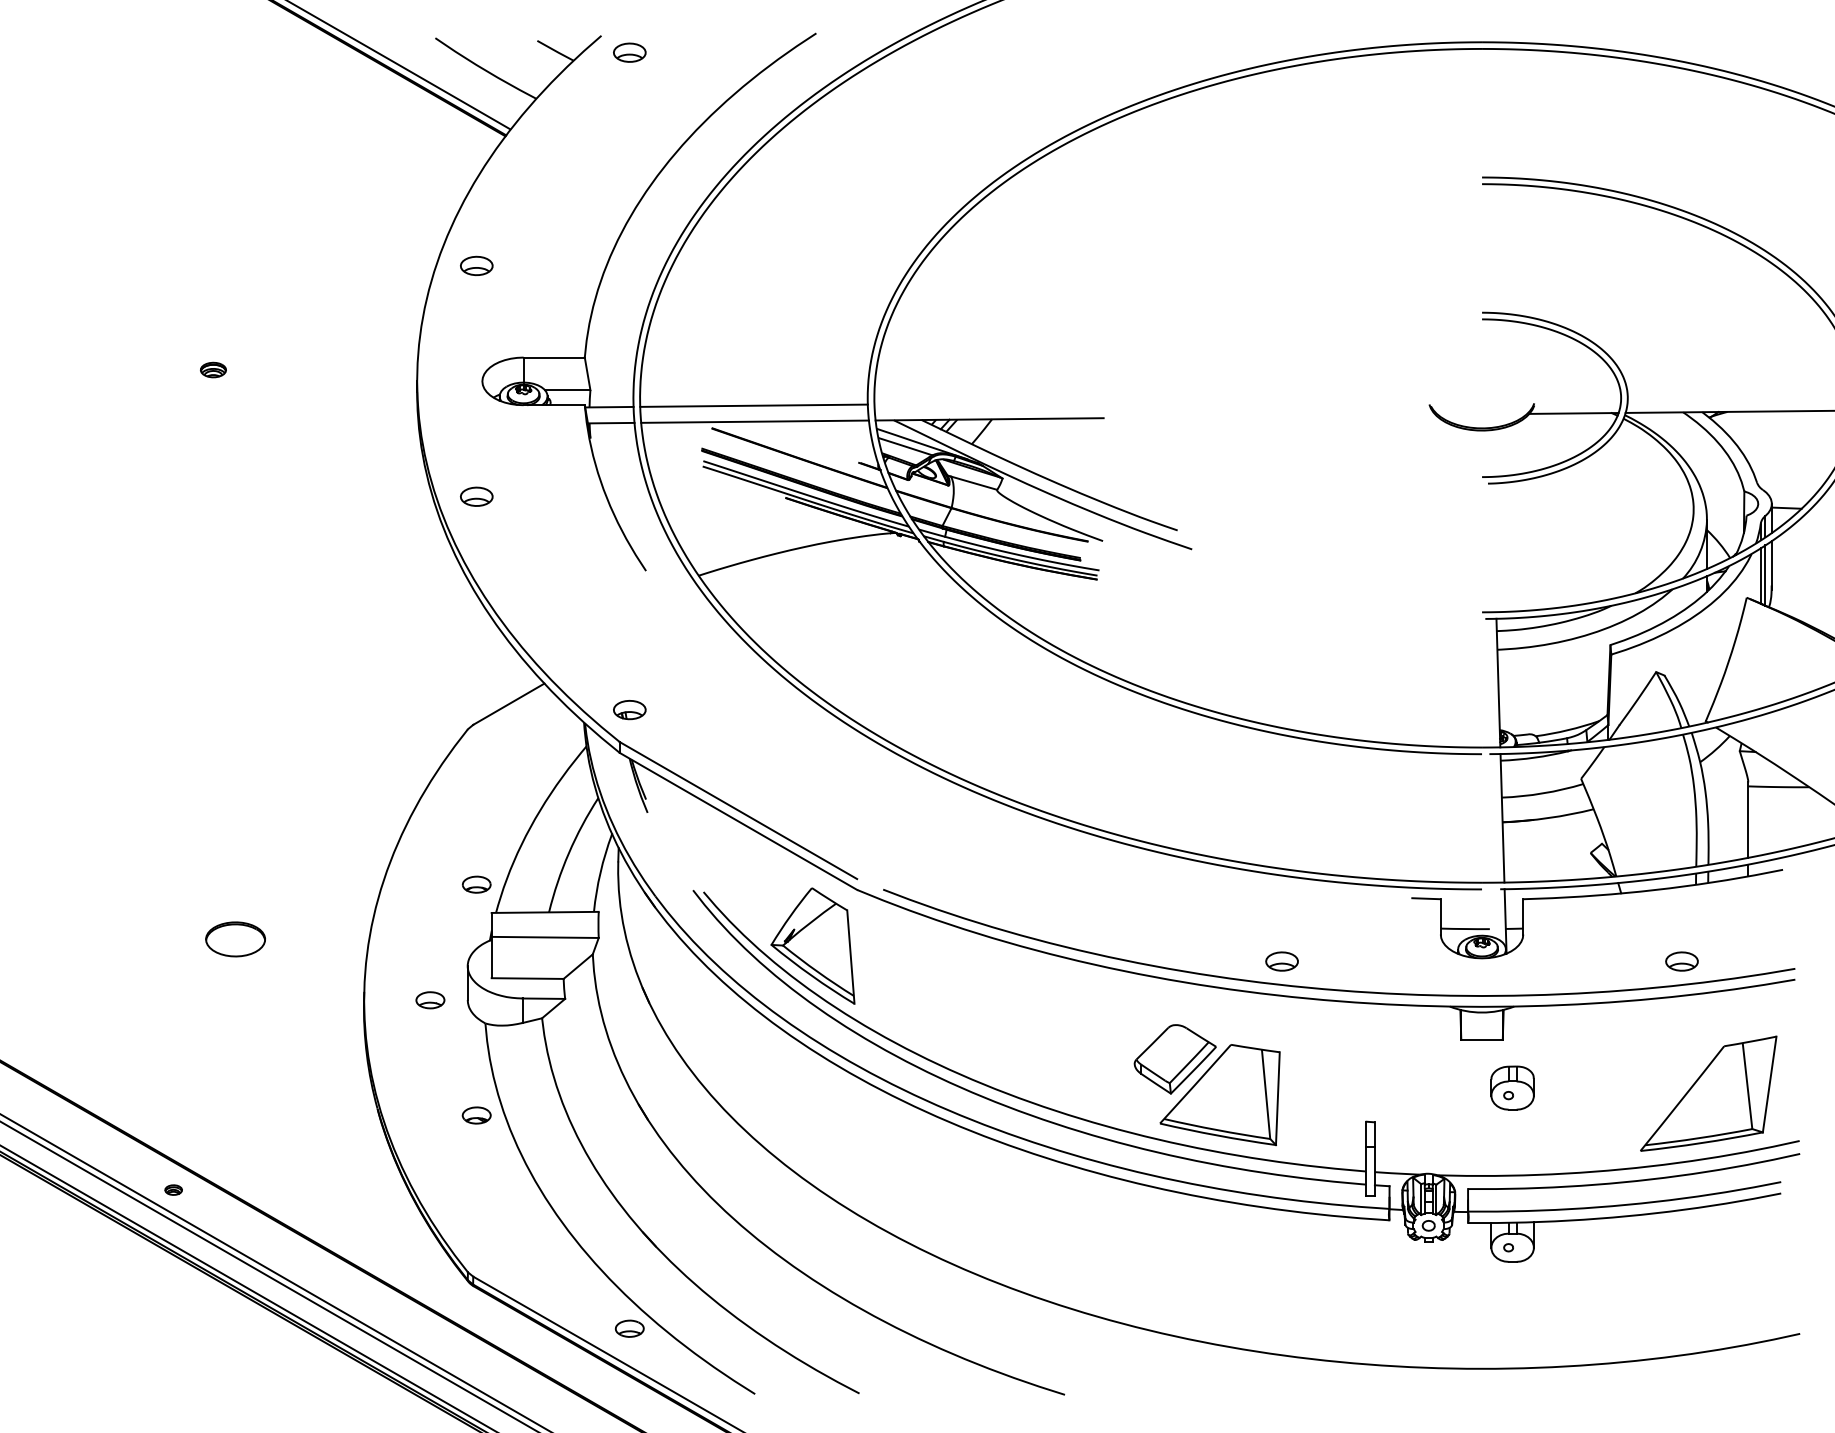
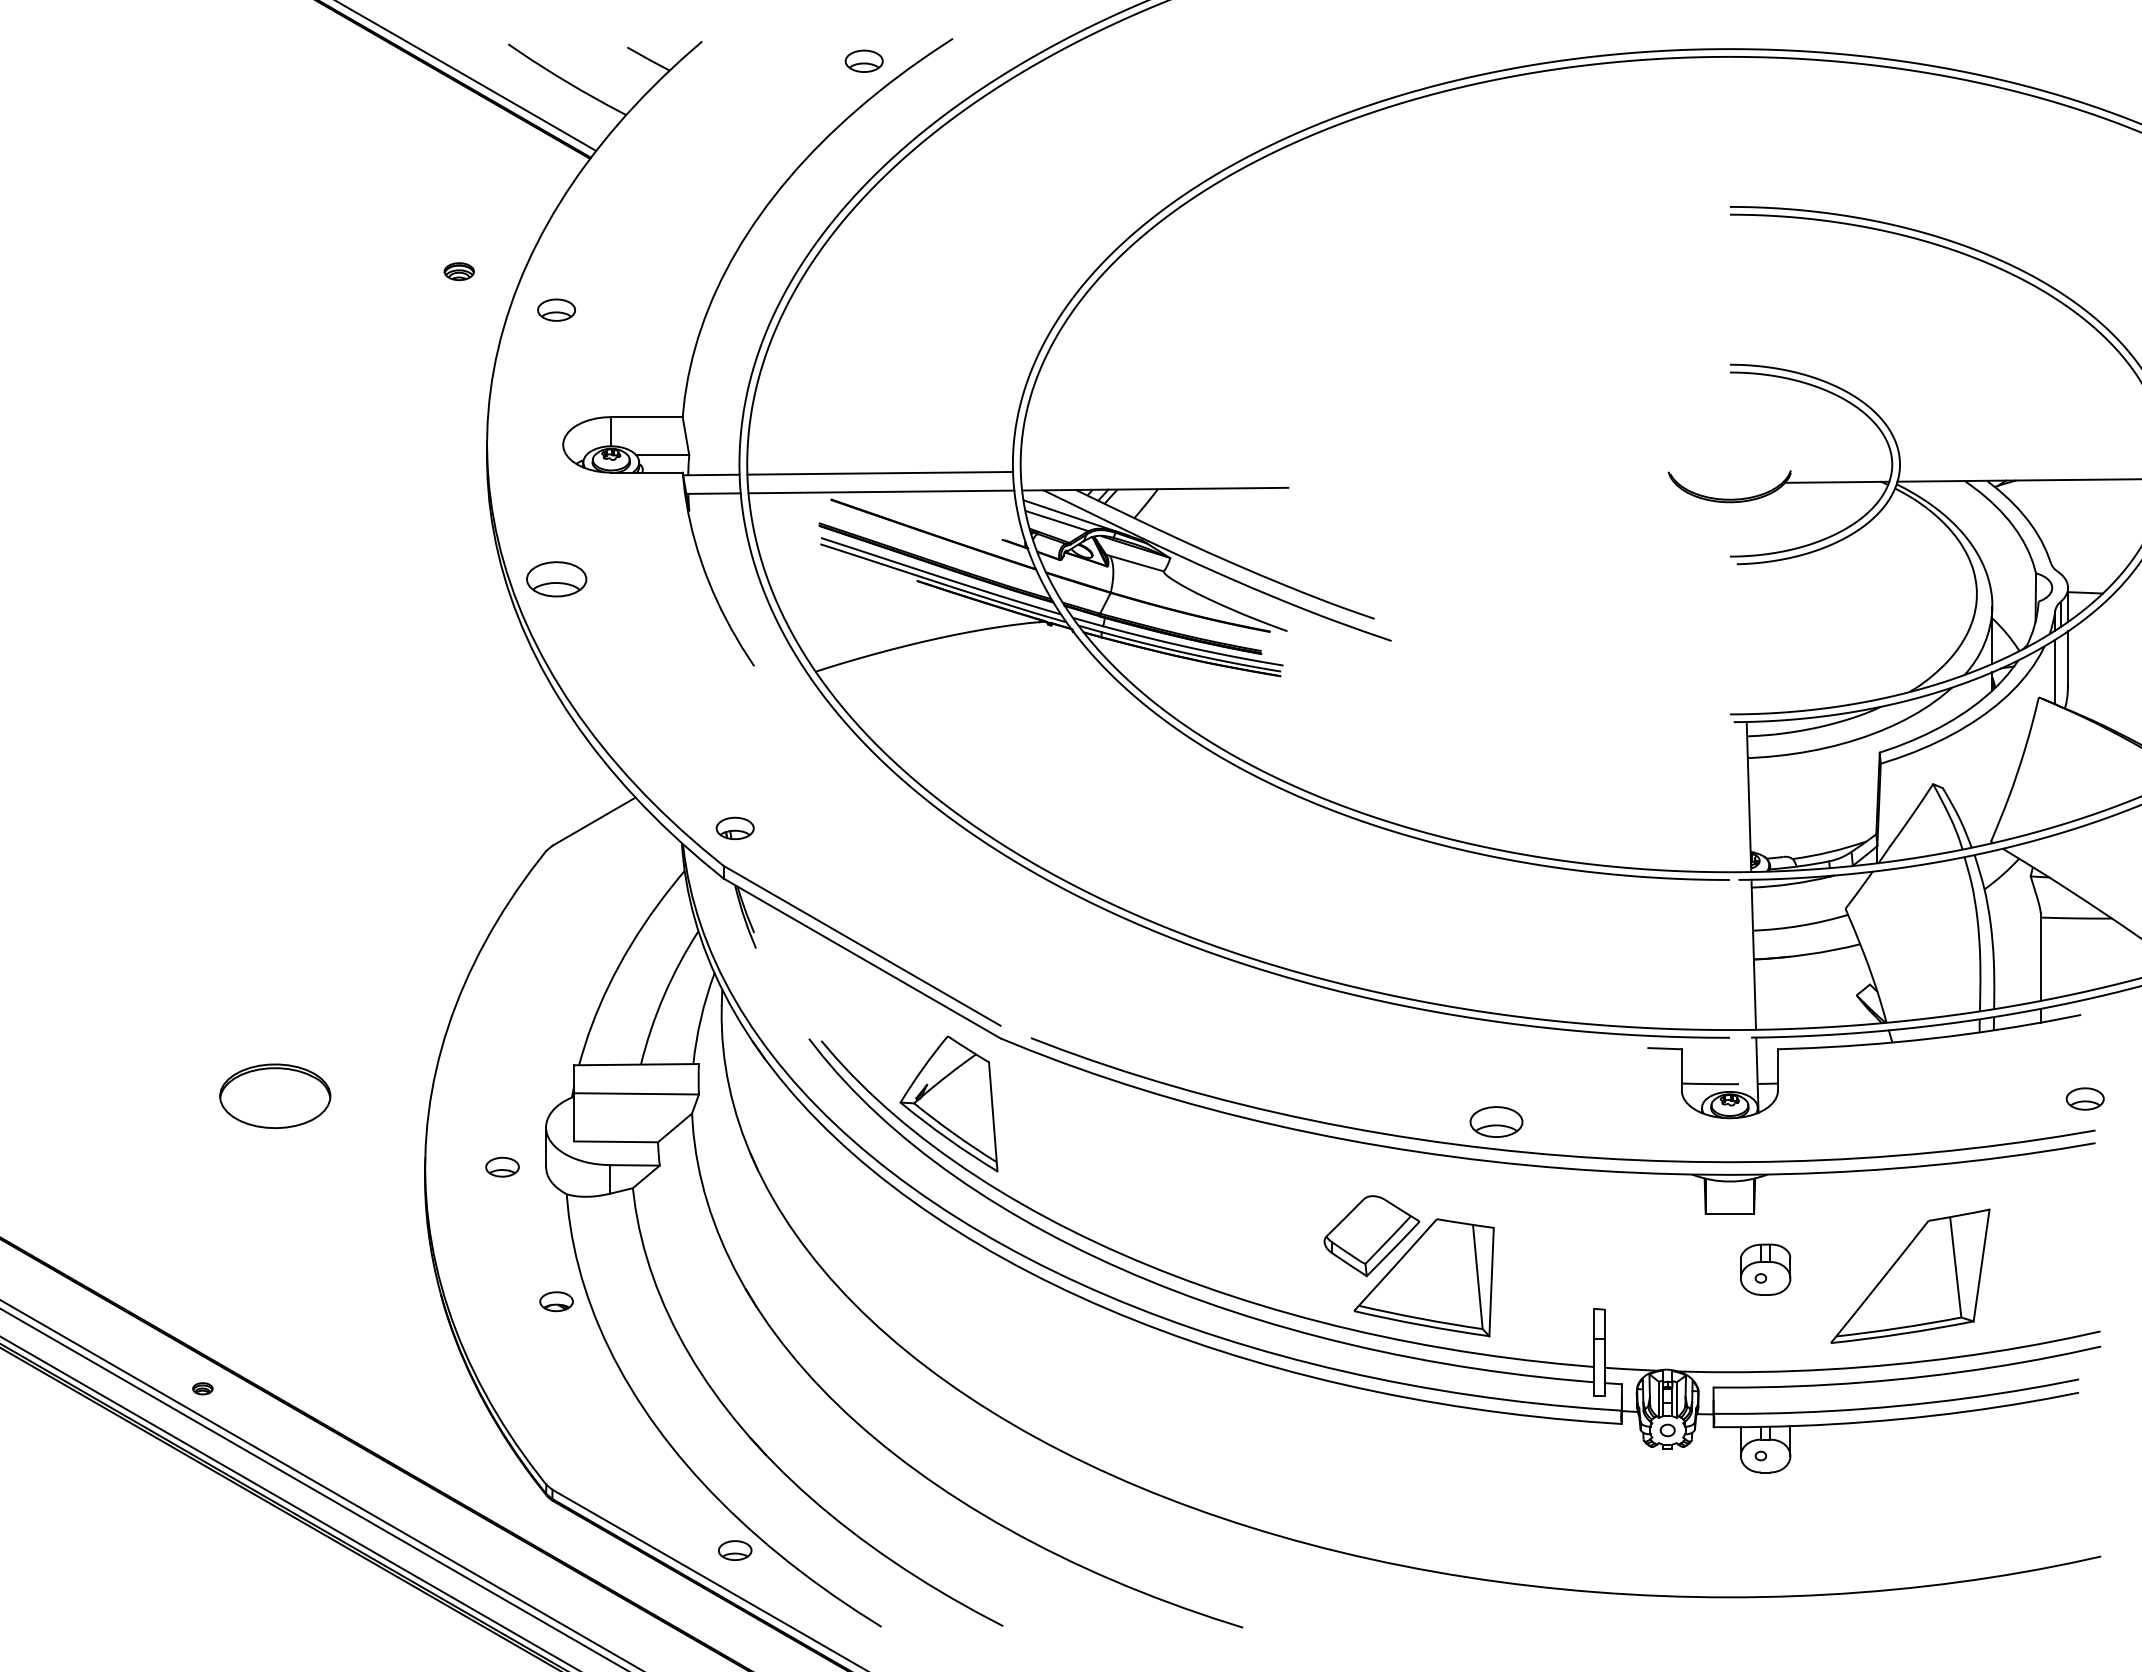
part: (629, 52) -> (863, 60), moved
part: (212, 369) -> (458, 271), moved
part: (476, 496) -> (556, 579), size x1.6
line: (1765, 575) -> (2060, 671), removed
part: (476, 884) -> (556, 1032), removed
part: (235, 938) -> (274, 1095), size x1.6
part: (1282, 961) -> (1496, 1121), size x1.4
part: (1681, 961) -> (2084, 1098), moved
part: (1708, 1093) -> (1910, 1275), moved

